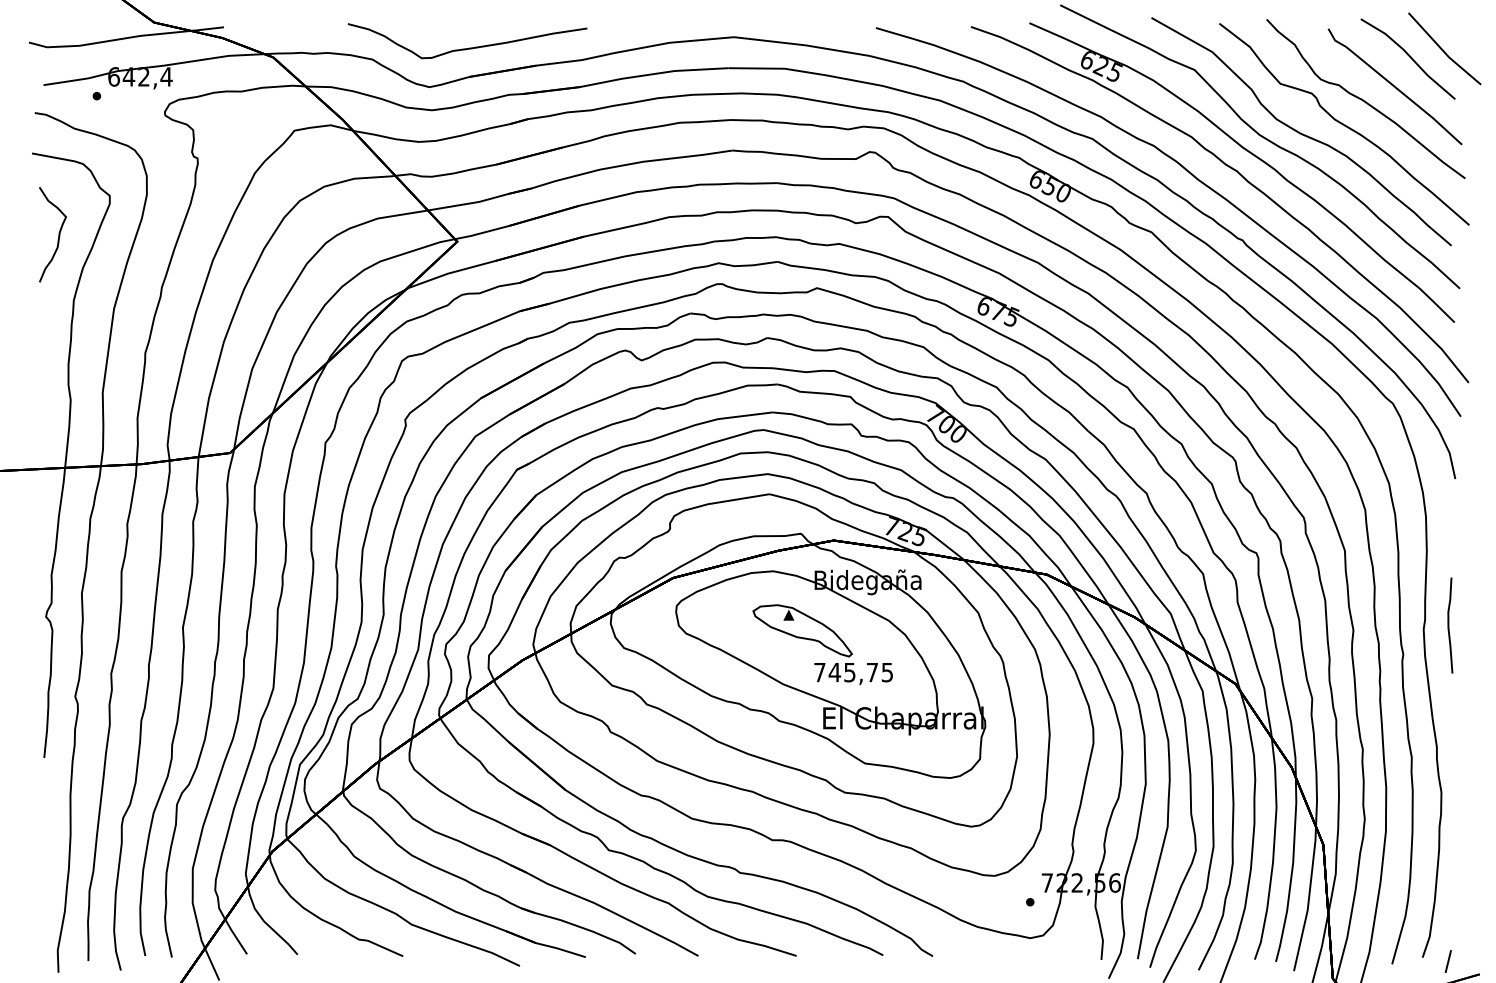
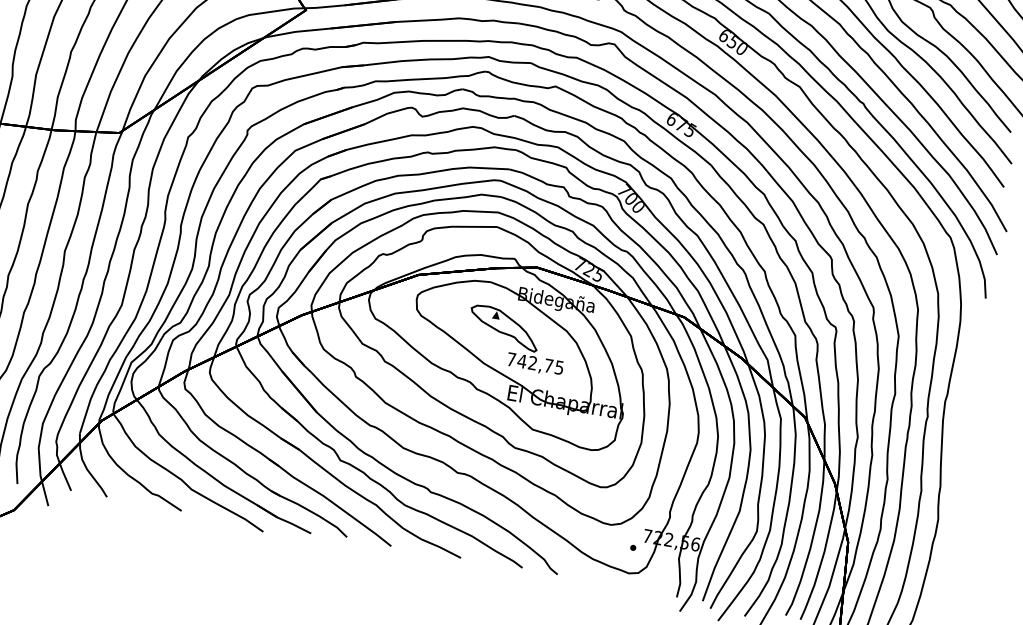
curve: (1449, 625) -> (964, 401), removed
text: (849, 672) -> (532, 363), 745,75 -> 742,75

